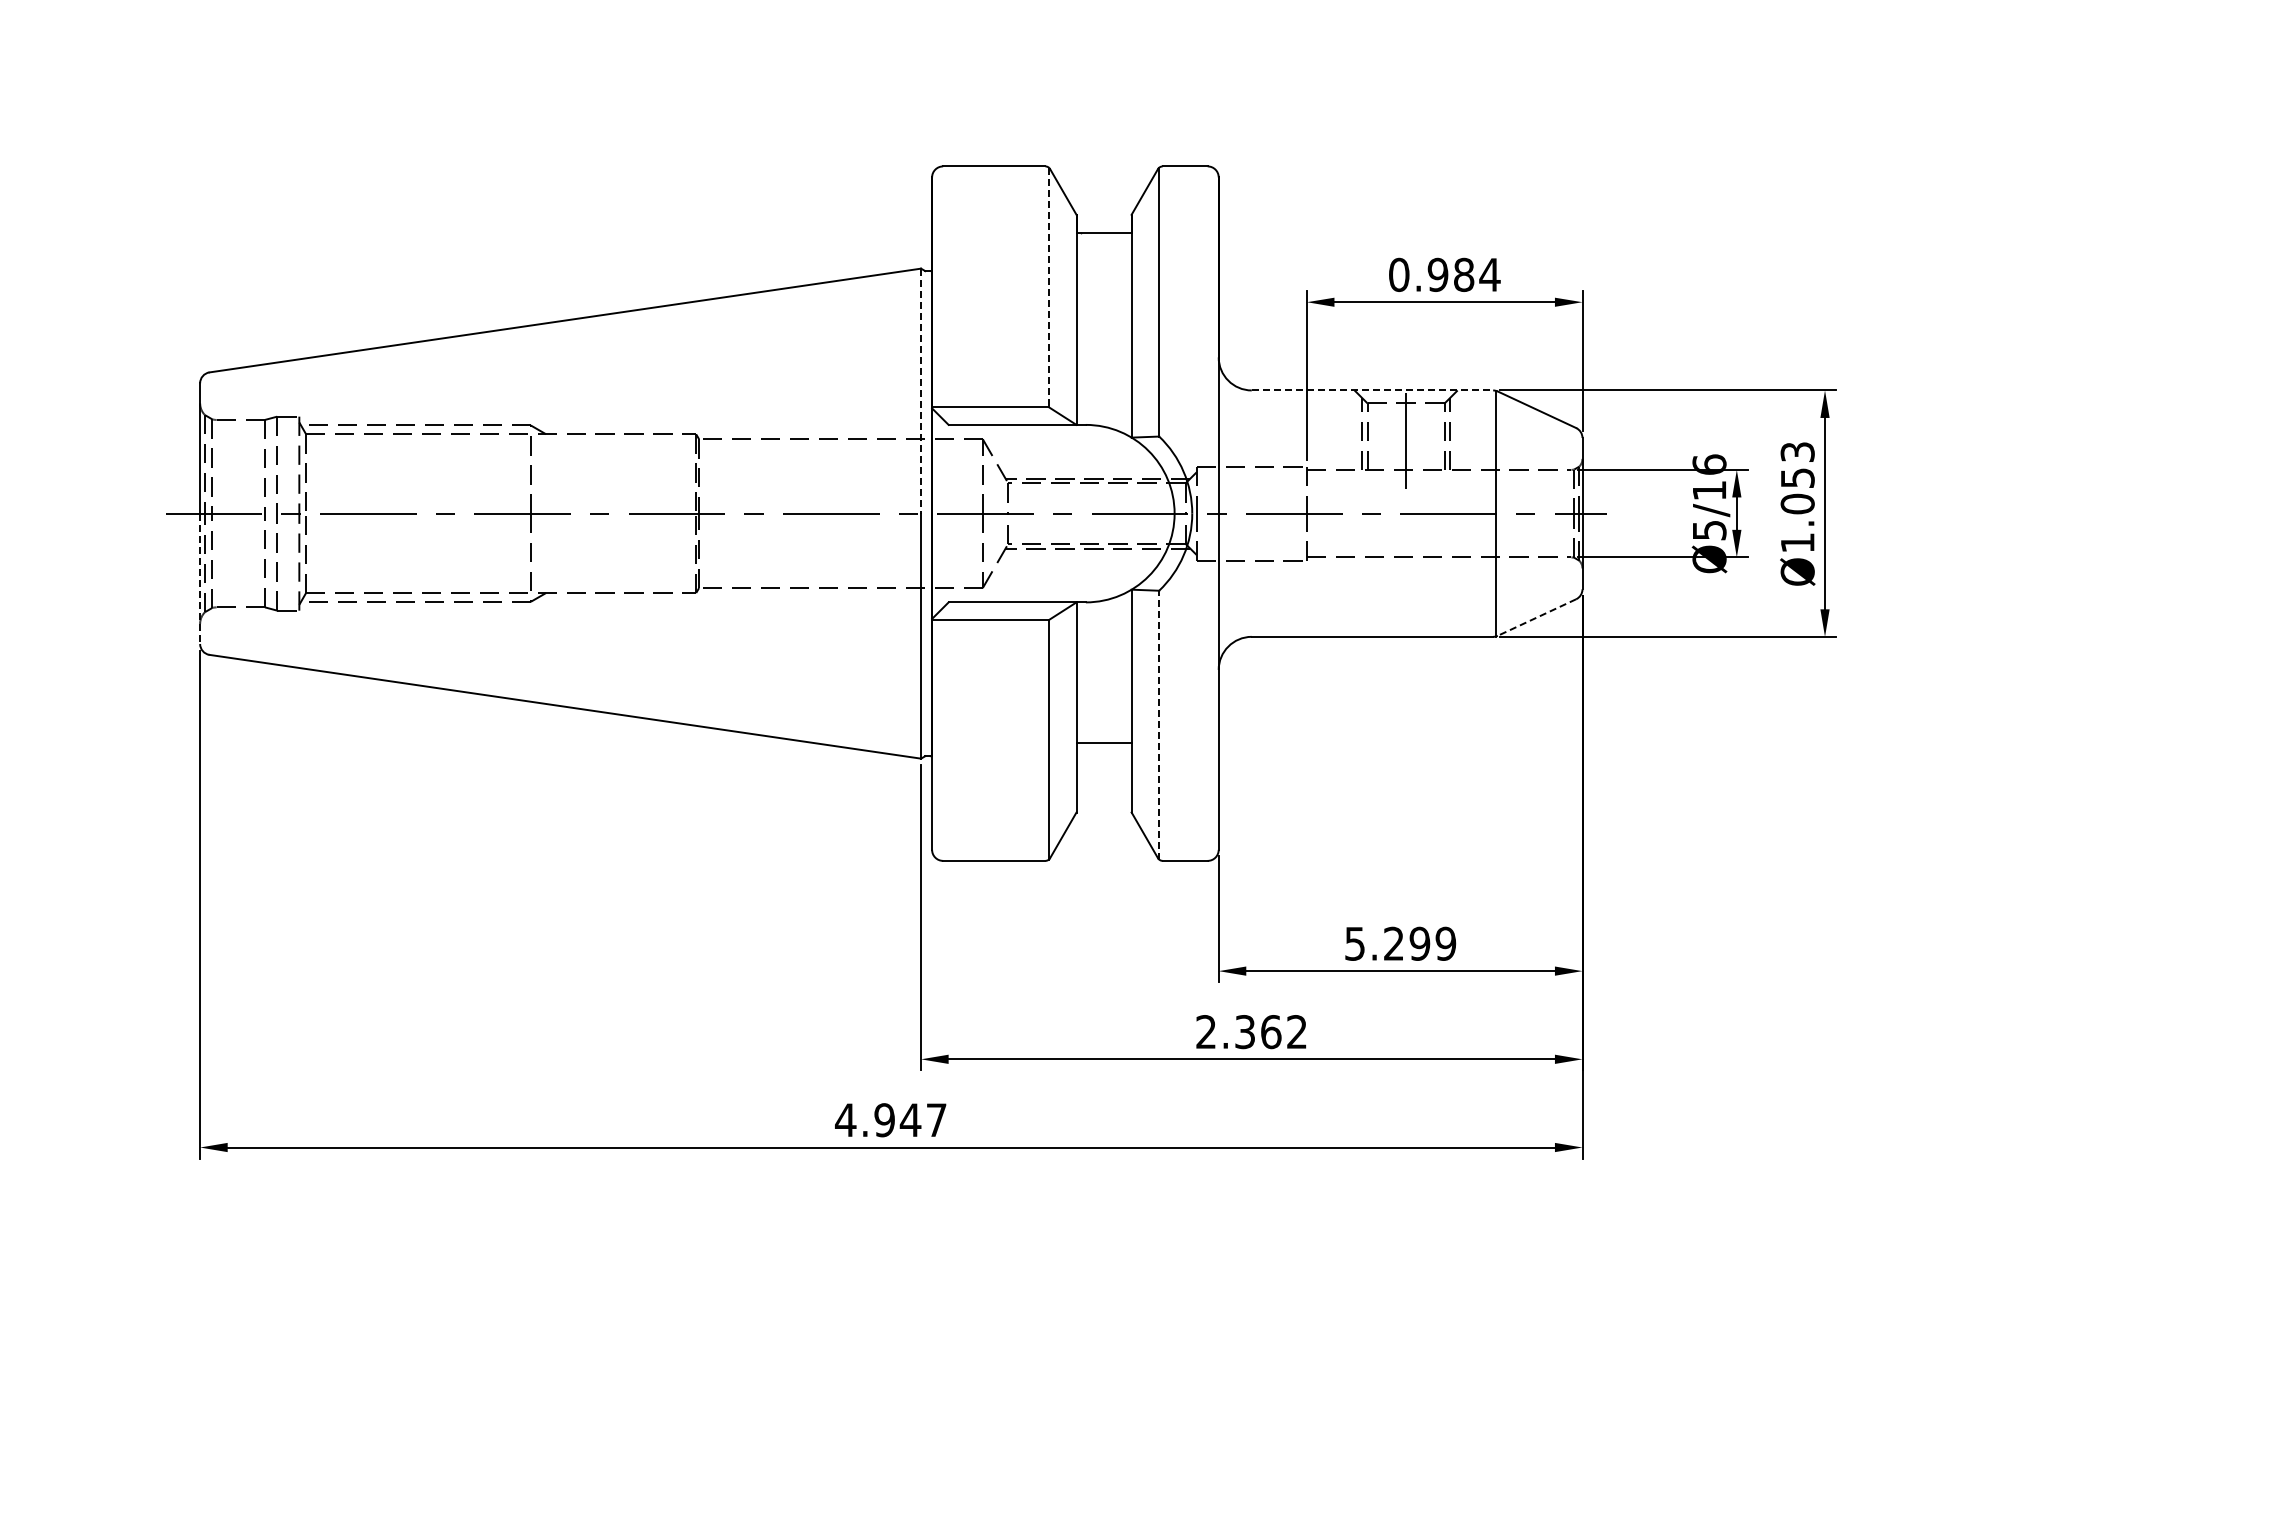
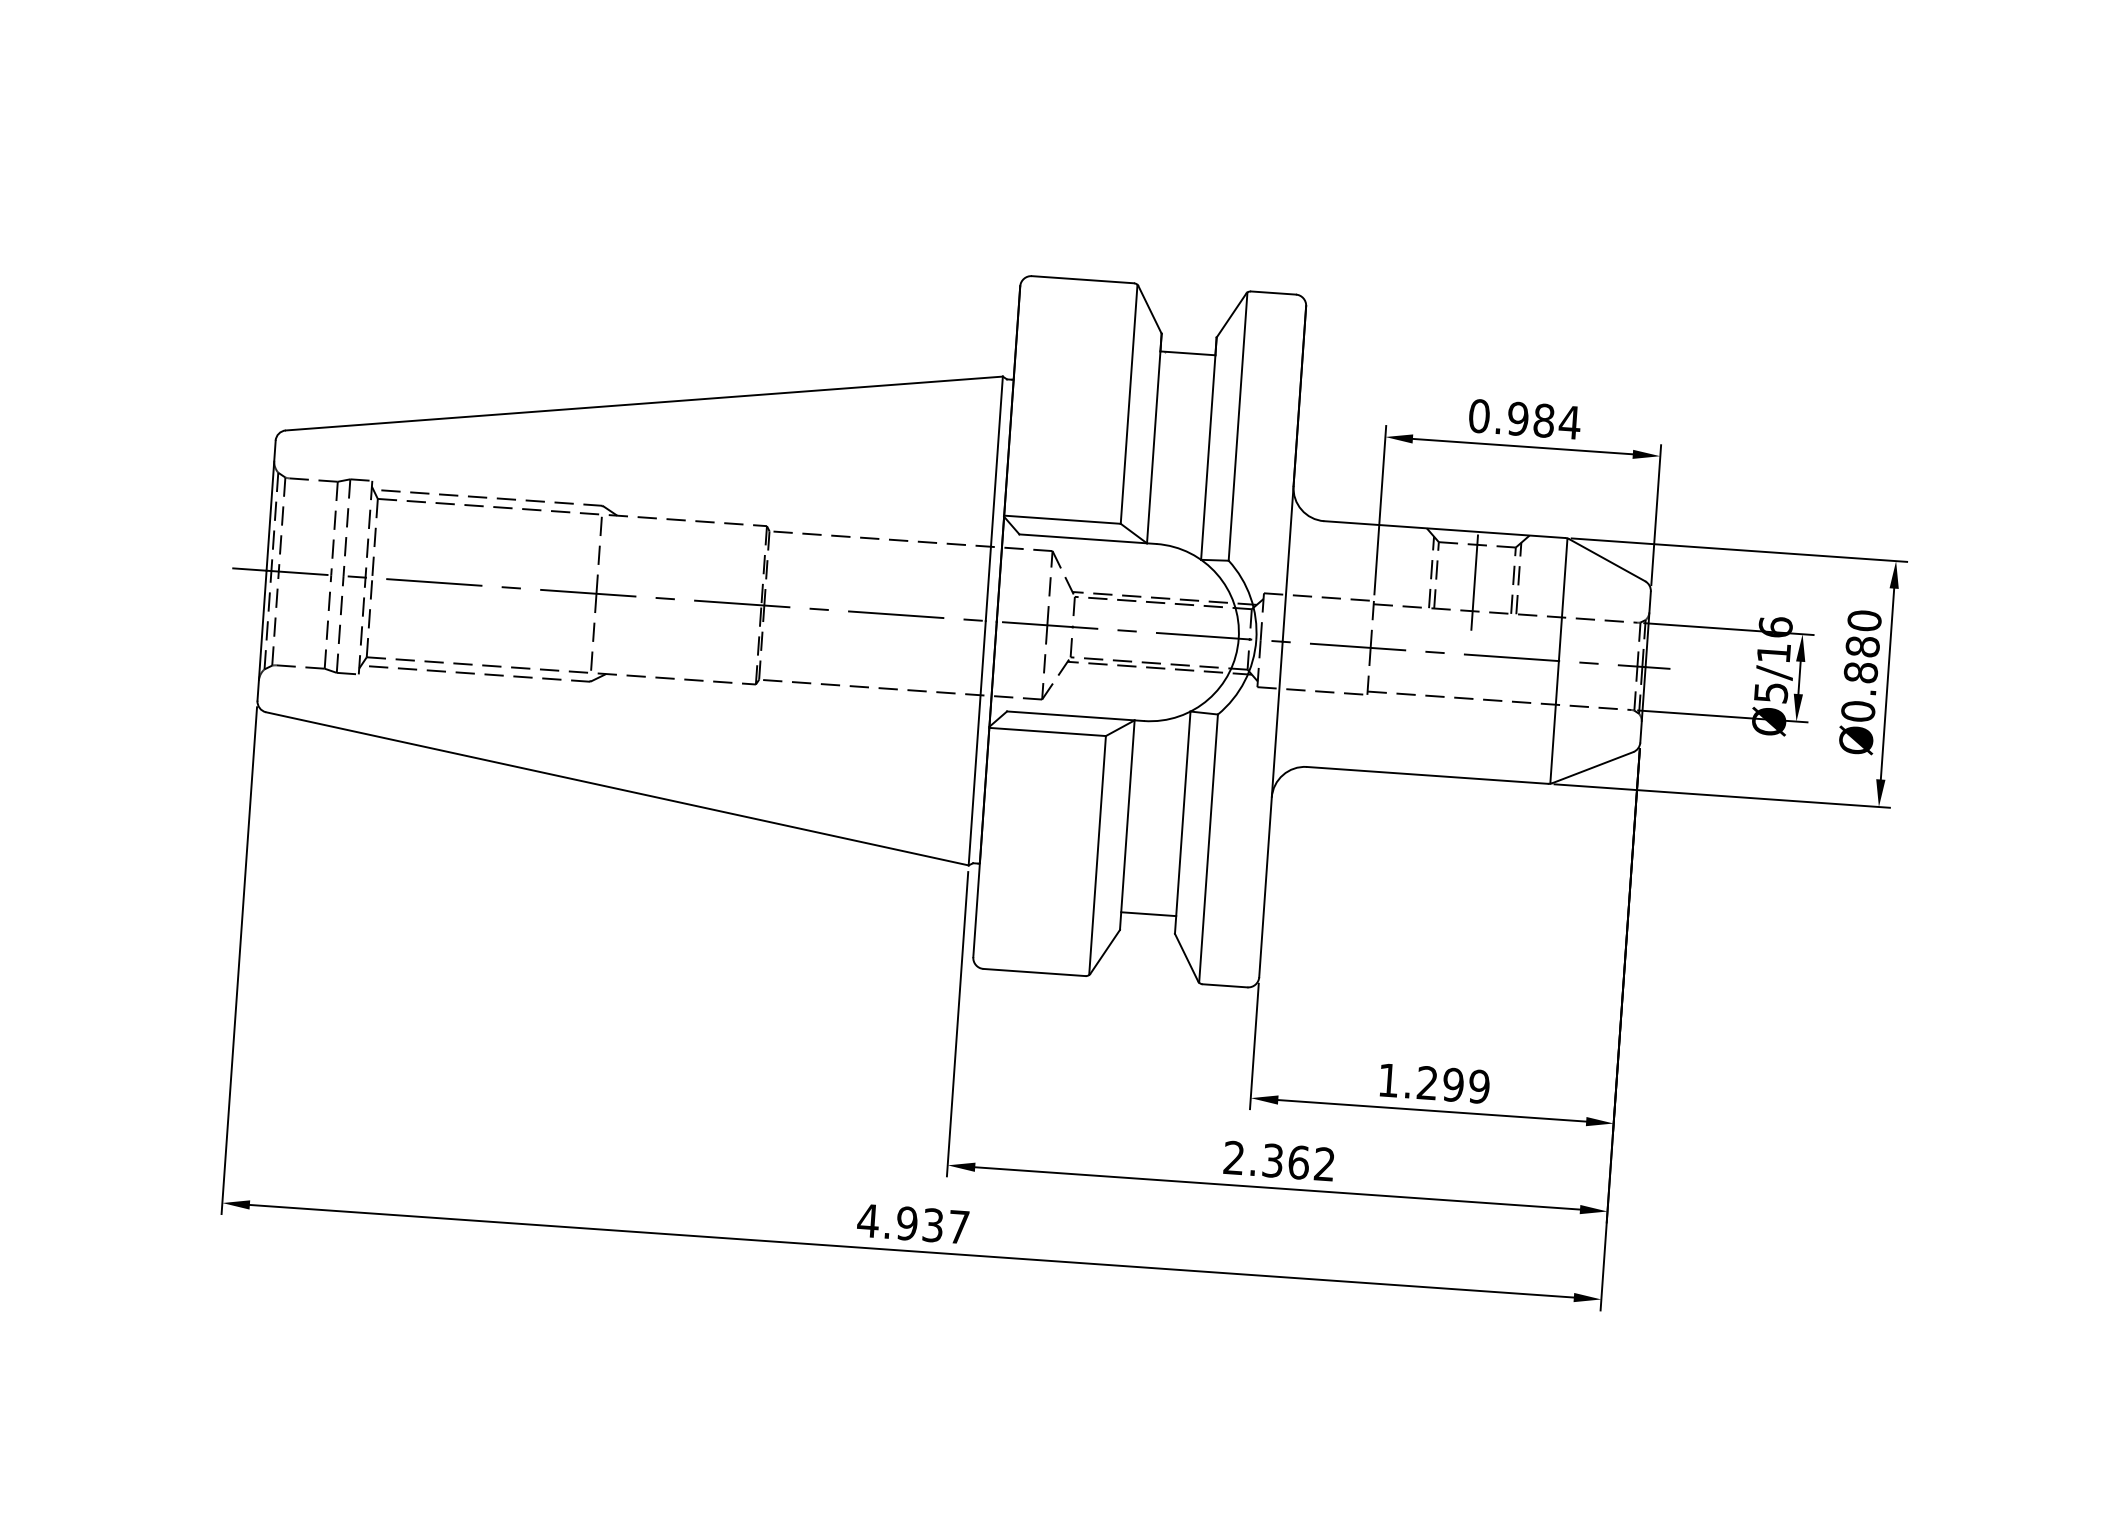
line: (1048, 287) -> (1128, 404), dashed -> solid
line: (1372, 390) -> (1444, 529), dashed -> solid
line: (921, 391) -> (994, 499), dashed -> solid
text: (1797, 497) -> (1861, 666), Ø1.053 -> Ø0.880
line: (200, 579) -> (262, 636), dashed -> solid
line: (1536, 617) -> (1592, 767), dashed -> solid
line: (1159, 724) -> (1208, 847), dashed -> solid
line: (1103, 742) -> (1148, 913), moved
text: (1354, 943) -> (1388, 1080), 5.299 -> 1.299
text: (910, 1120) -> (932, 1225), 4.947 -> 4.937

